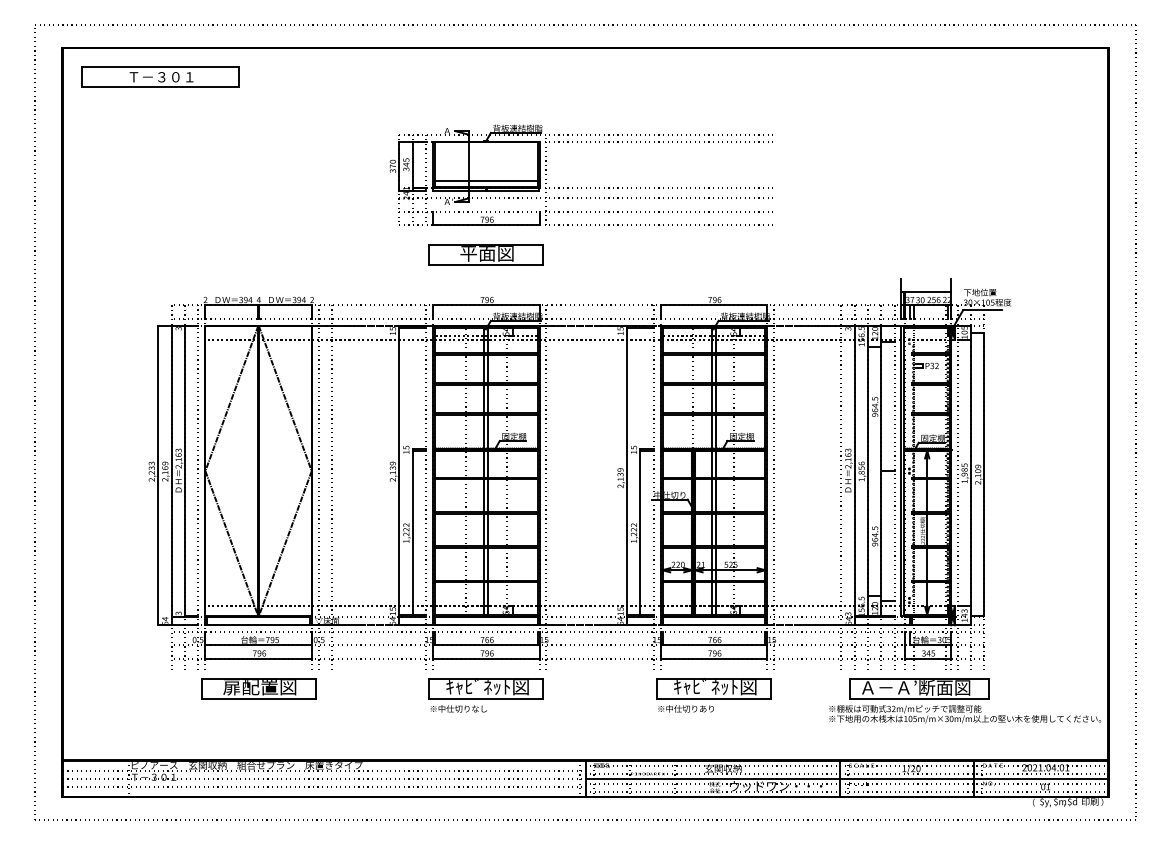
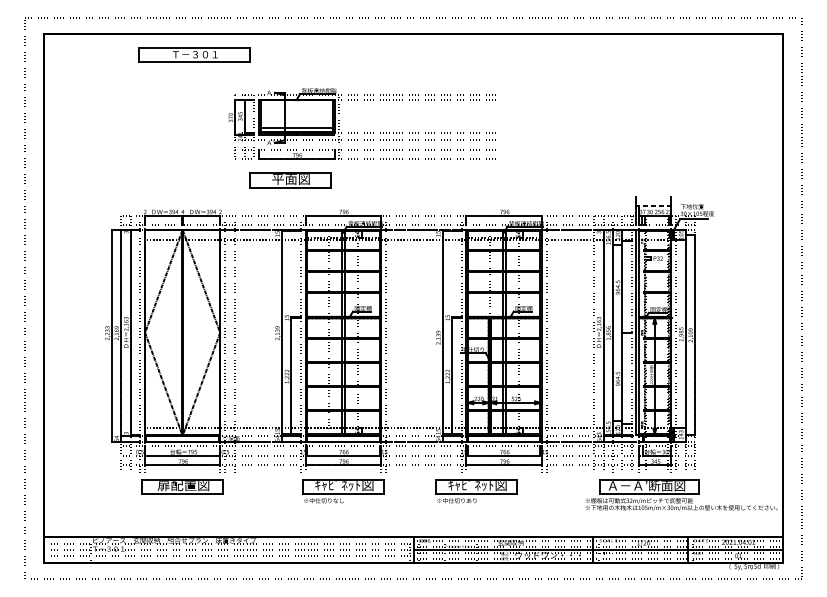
part: (160, 76) -> (194, 54), moved
part: (581, 187) -> (364, 132), moved
part: (485, 254) -> (289, 179), moved
line: (927, 291) -> (654, 206), solid -> dashed
part: (713, 695) -> (476, 491), moved

